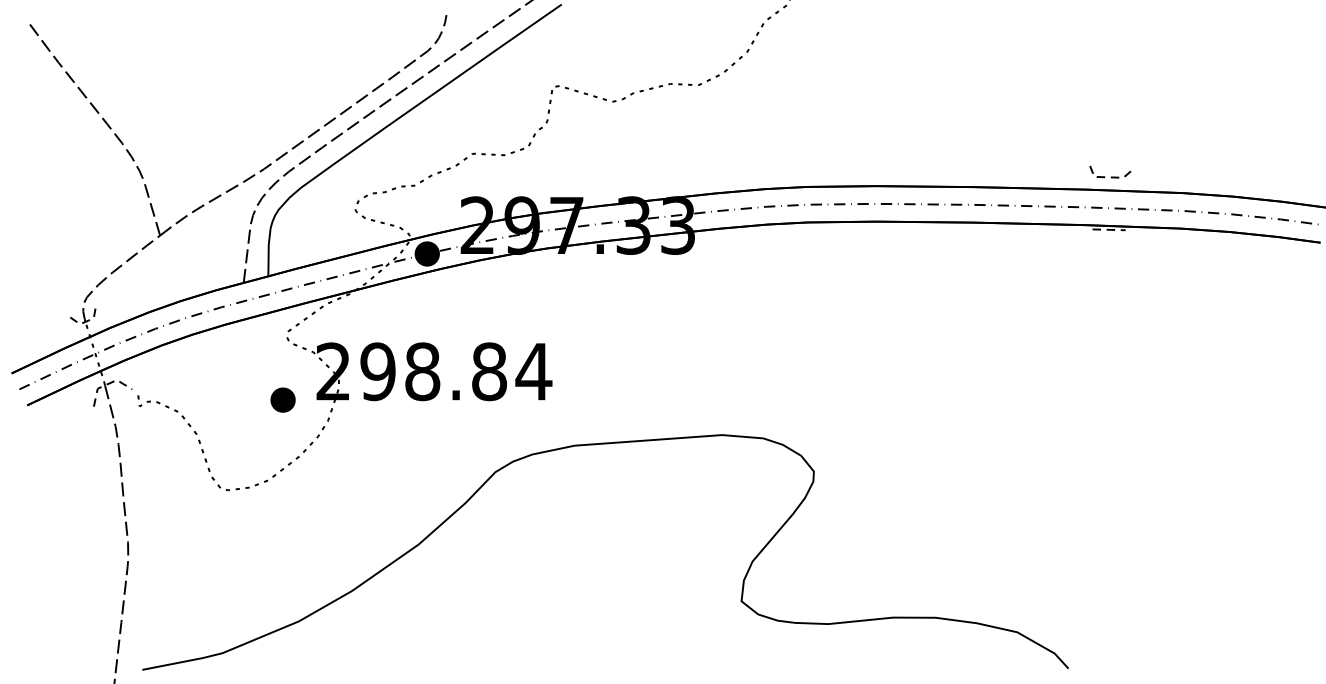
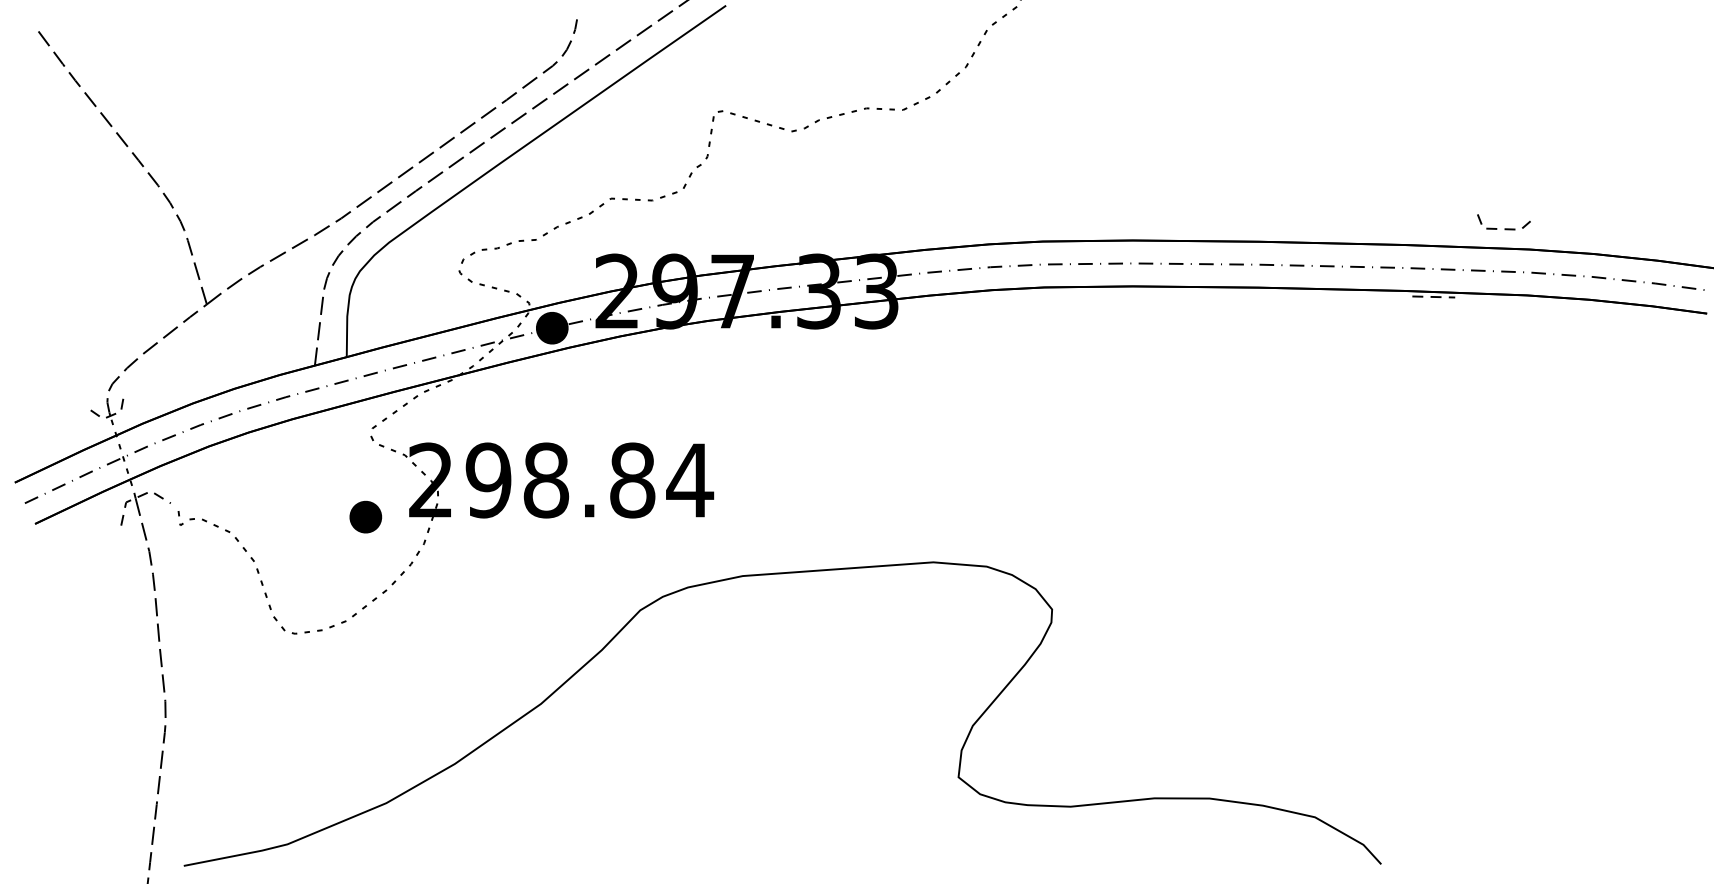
line: (1111, 176) -> (1505, 228), moved

